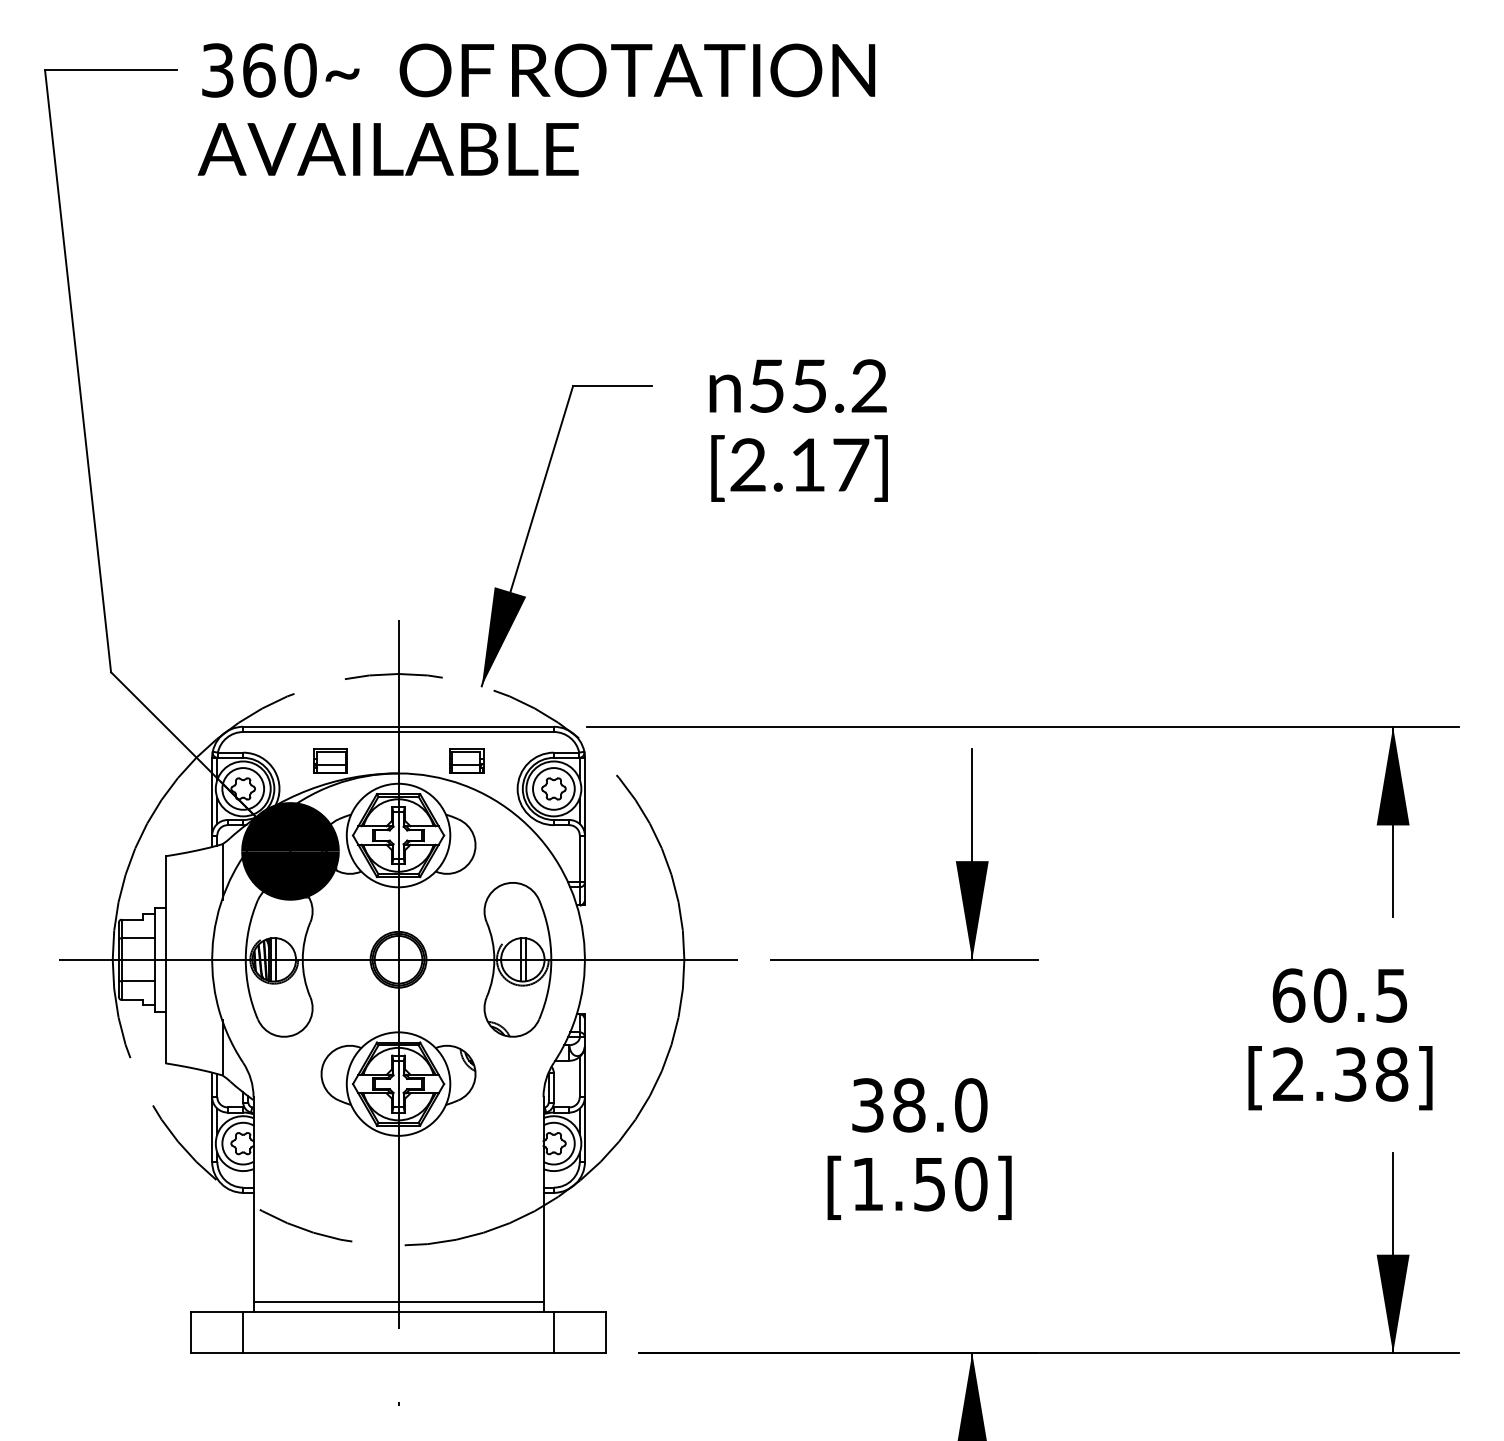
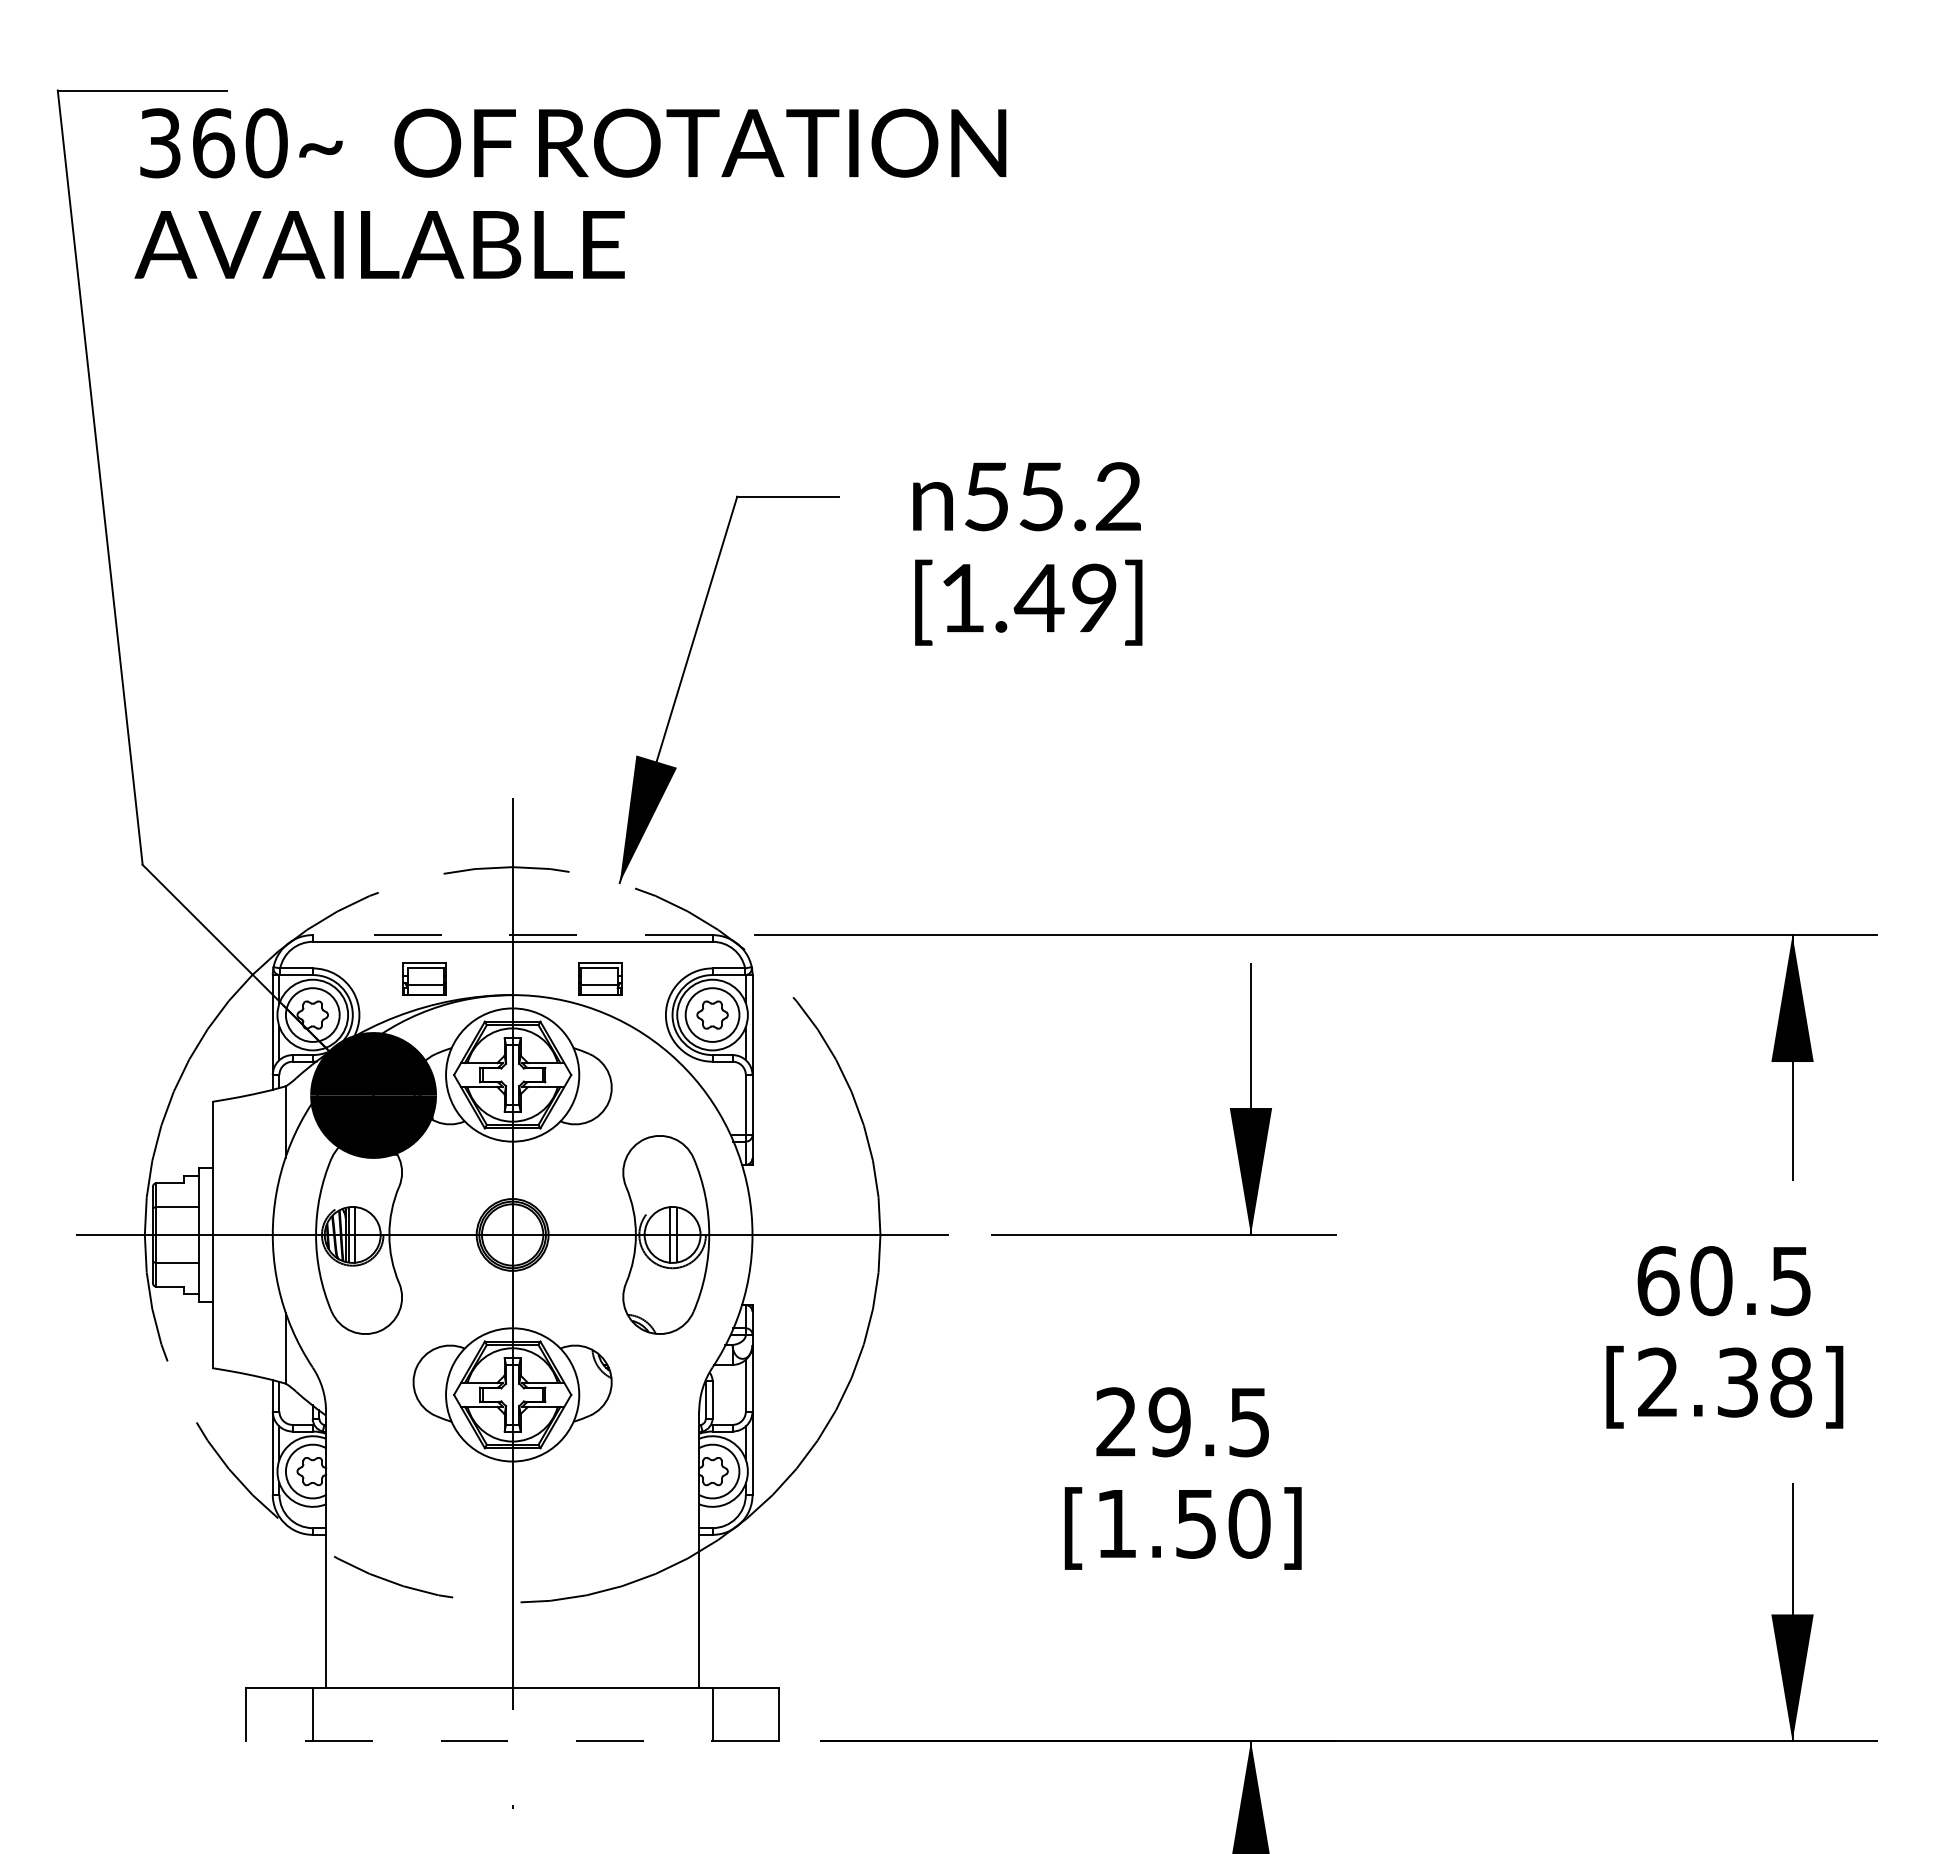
text: (536, 109) -> (570, 193), moved
text: (799, 464) -> (1028, 597), [2.17] -> [1.49]
line: (398, 726) -> (512, 934), solid -> dashed
text: (919, 1105) -> (1183, 1422), 38.0 -> 29.5
line: (398, 1301) -> (512, 1674), removed
line: (398, 1353) -> (512, 1741), solid -> dashed

